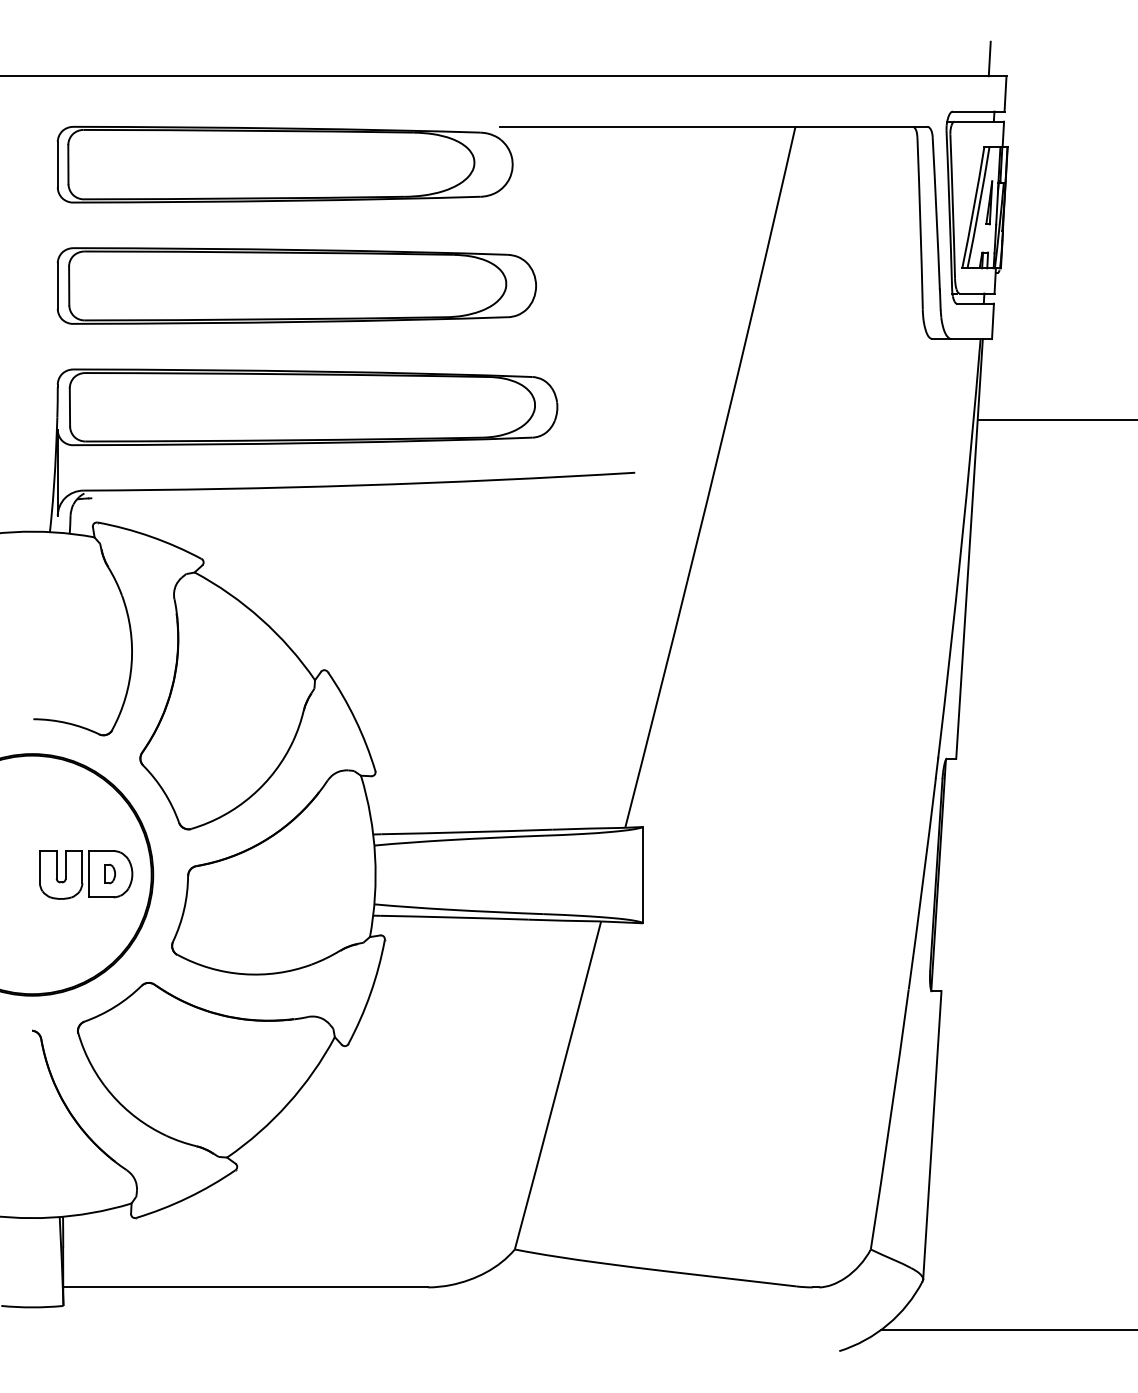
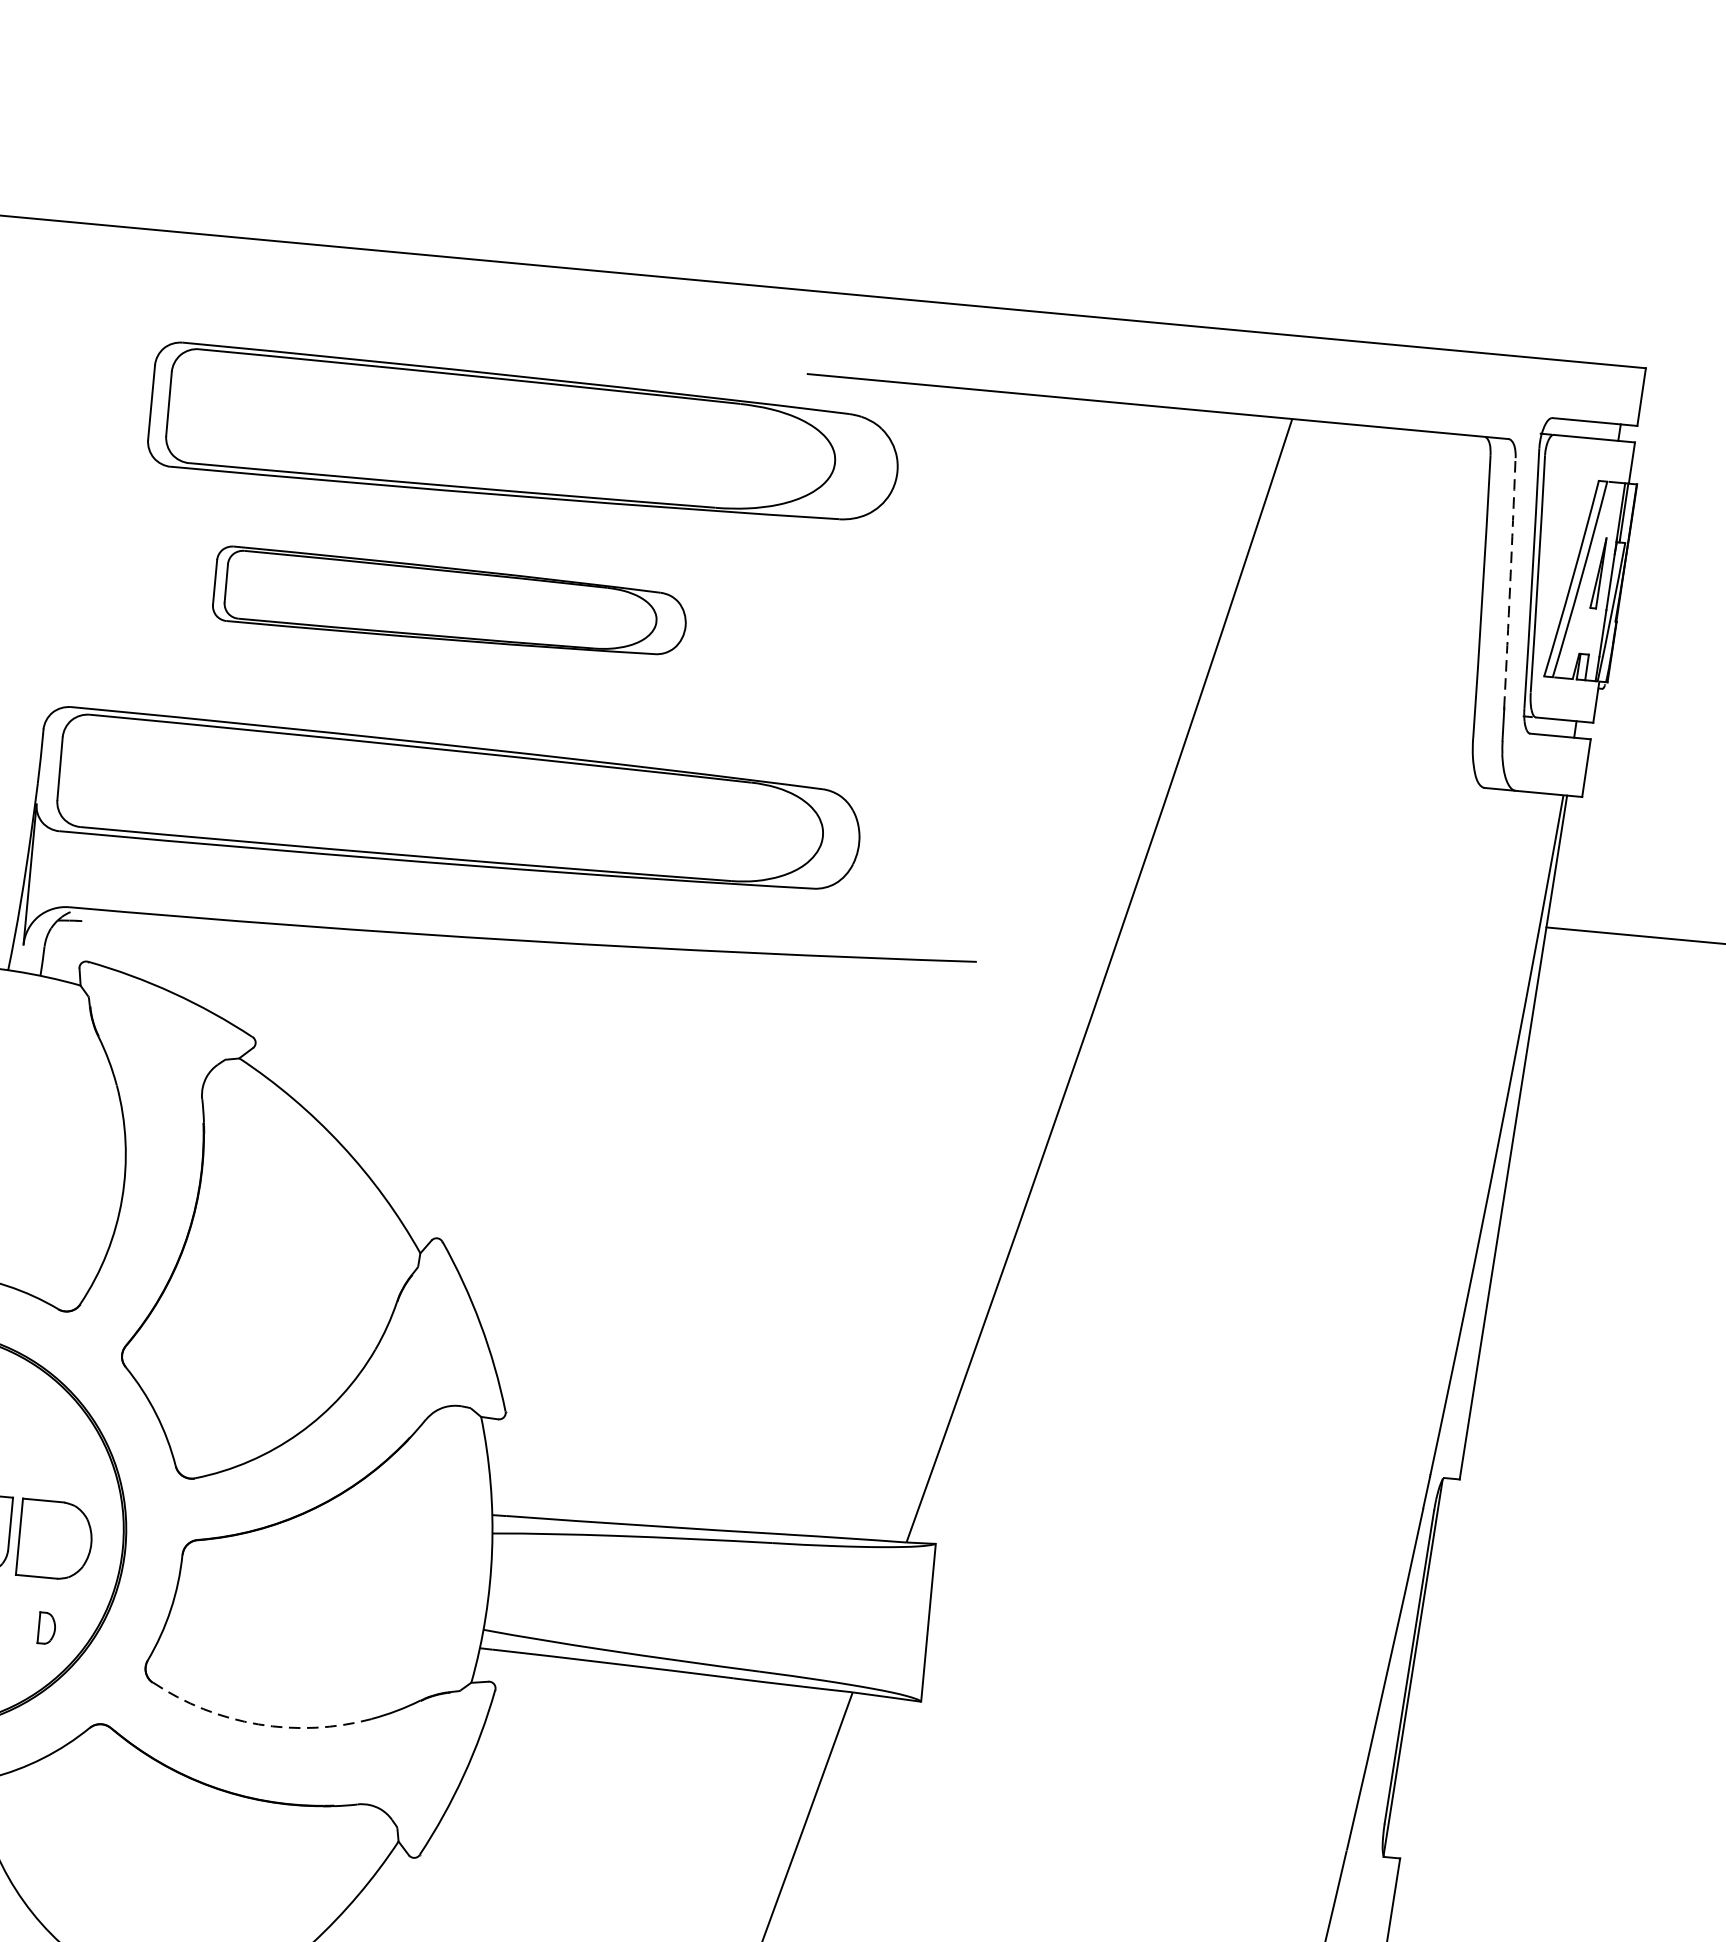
line: (989, 58) -> (1620, 336), removed
part: (284, 164) -> (523, 436), moved
arc: (936, 213) -> (1510, 582), solid -> dashed
part: (296, 285) -> (450, 603), size x0.6
part: (109, 874) -> (45, 1629), moved
arc: (243, 974) -> (258, 1724), solid -> dashed

